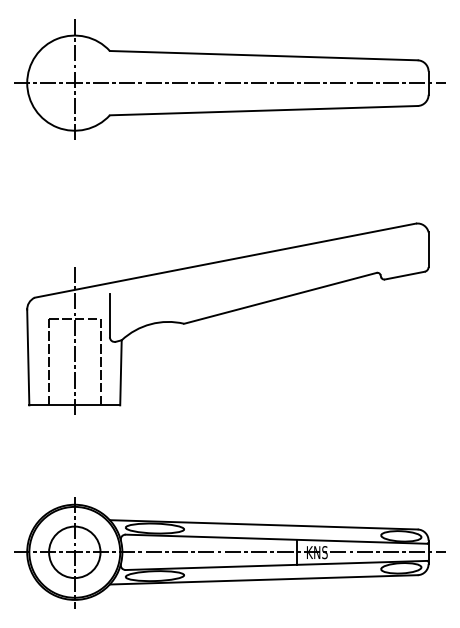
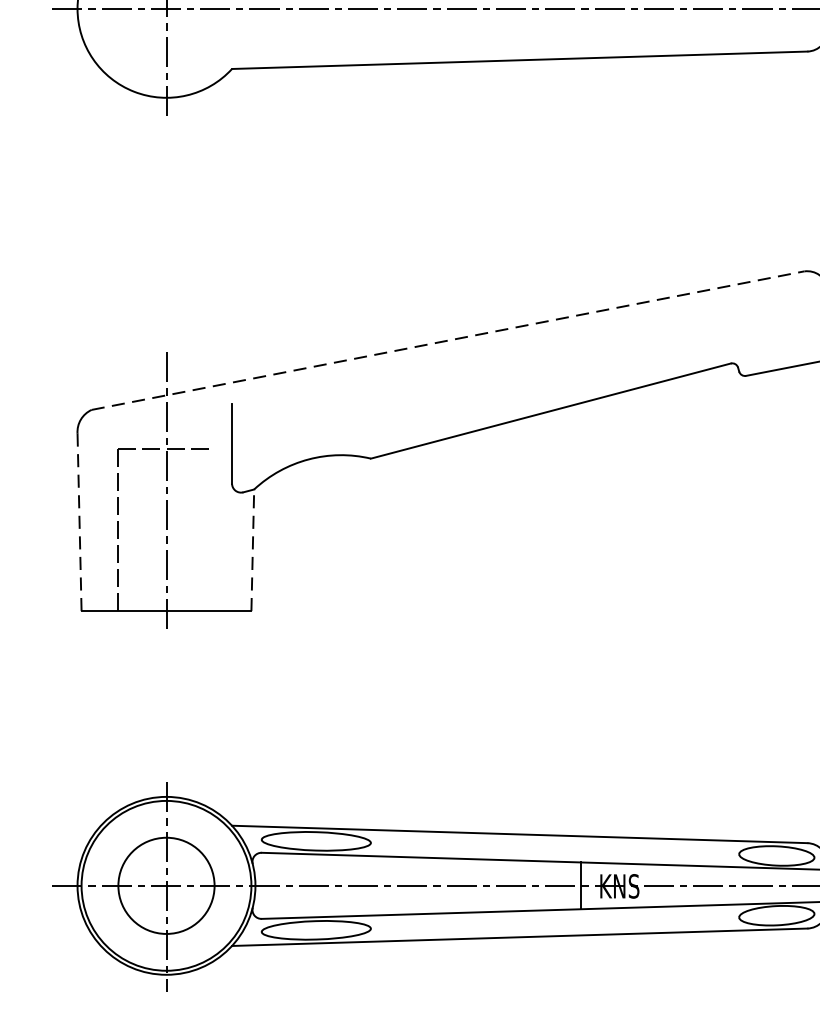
line: (225, 260) -> (448, 340), solid -> dashed
line: (28, 356) -> (79, 519), solid -> dashed
line: (100, 361) -> (214, 529), removed
line: (120, 372) -> (251, 549), solid -> dashed

